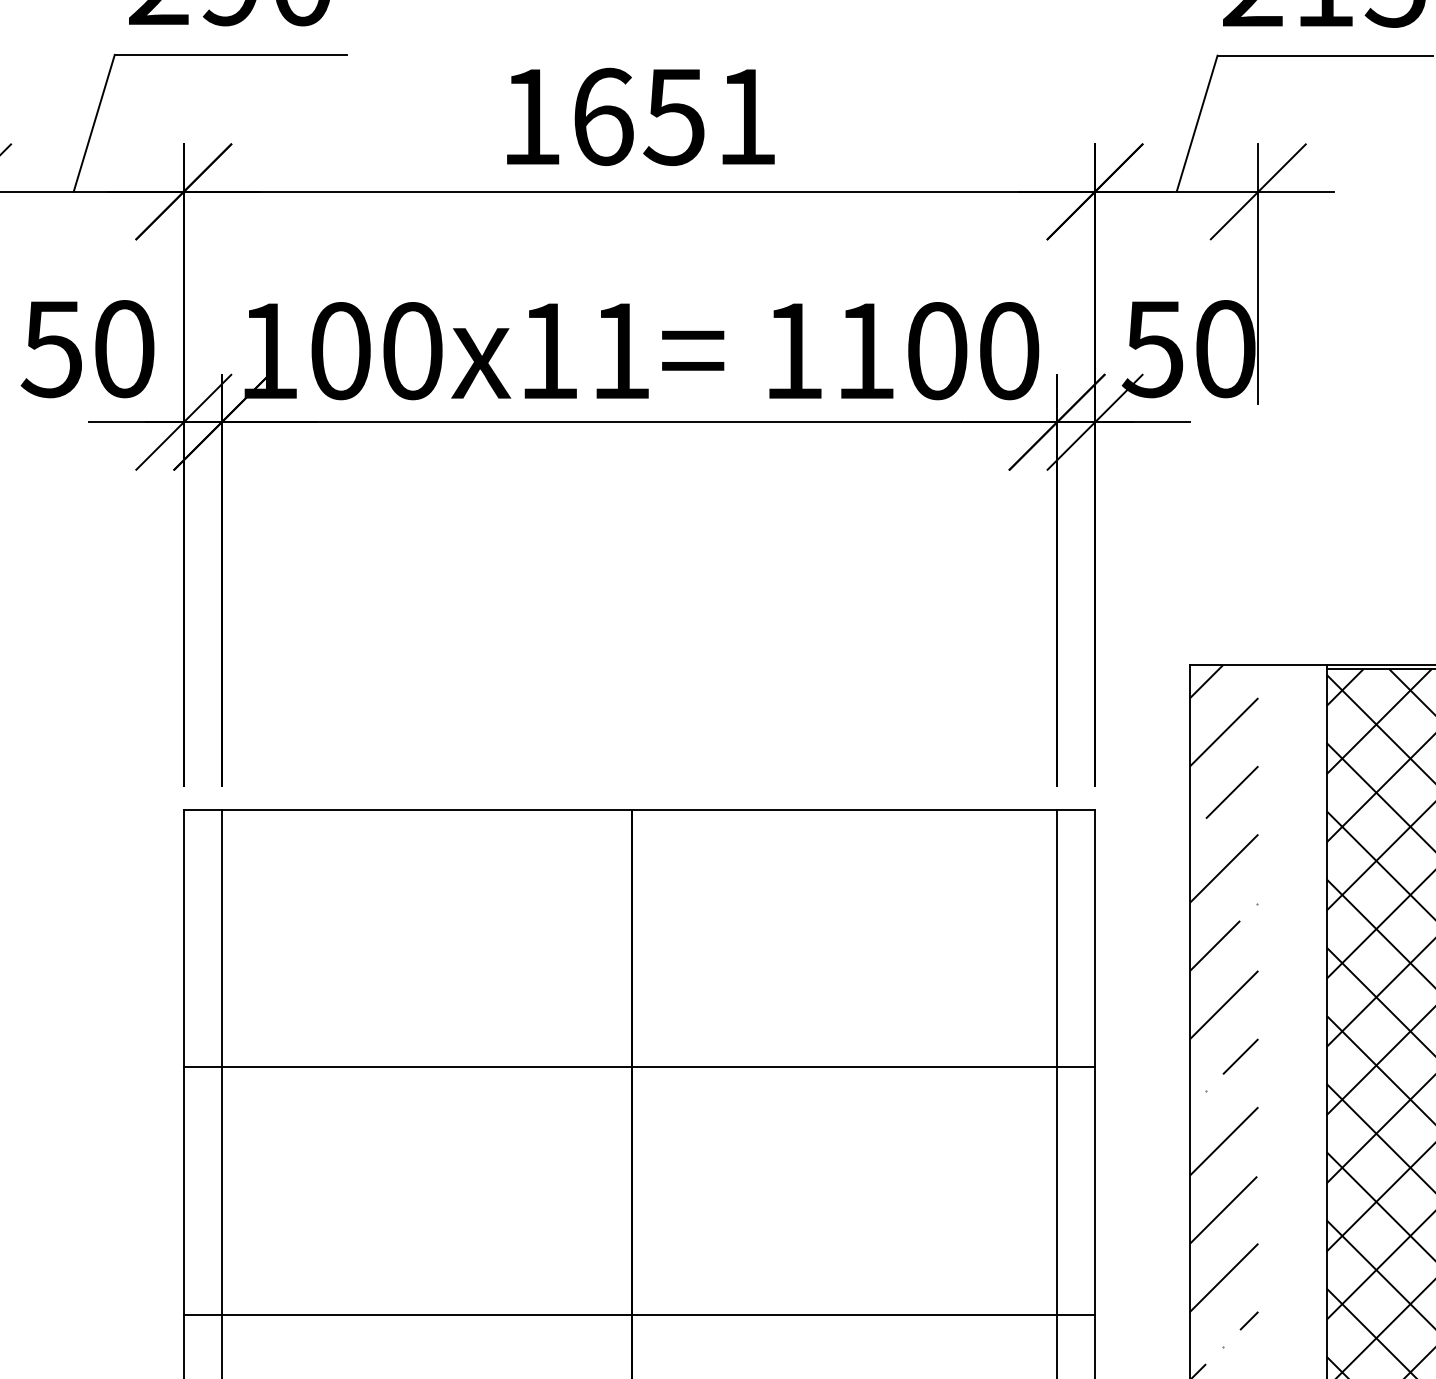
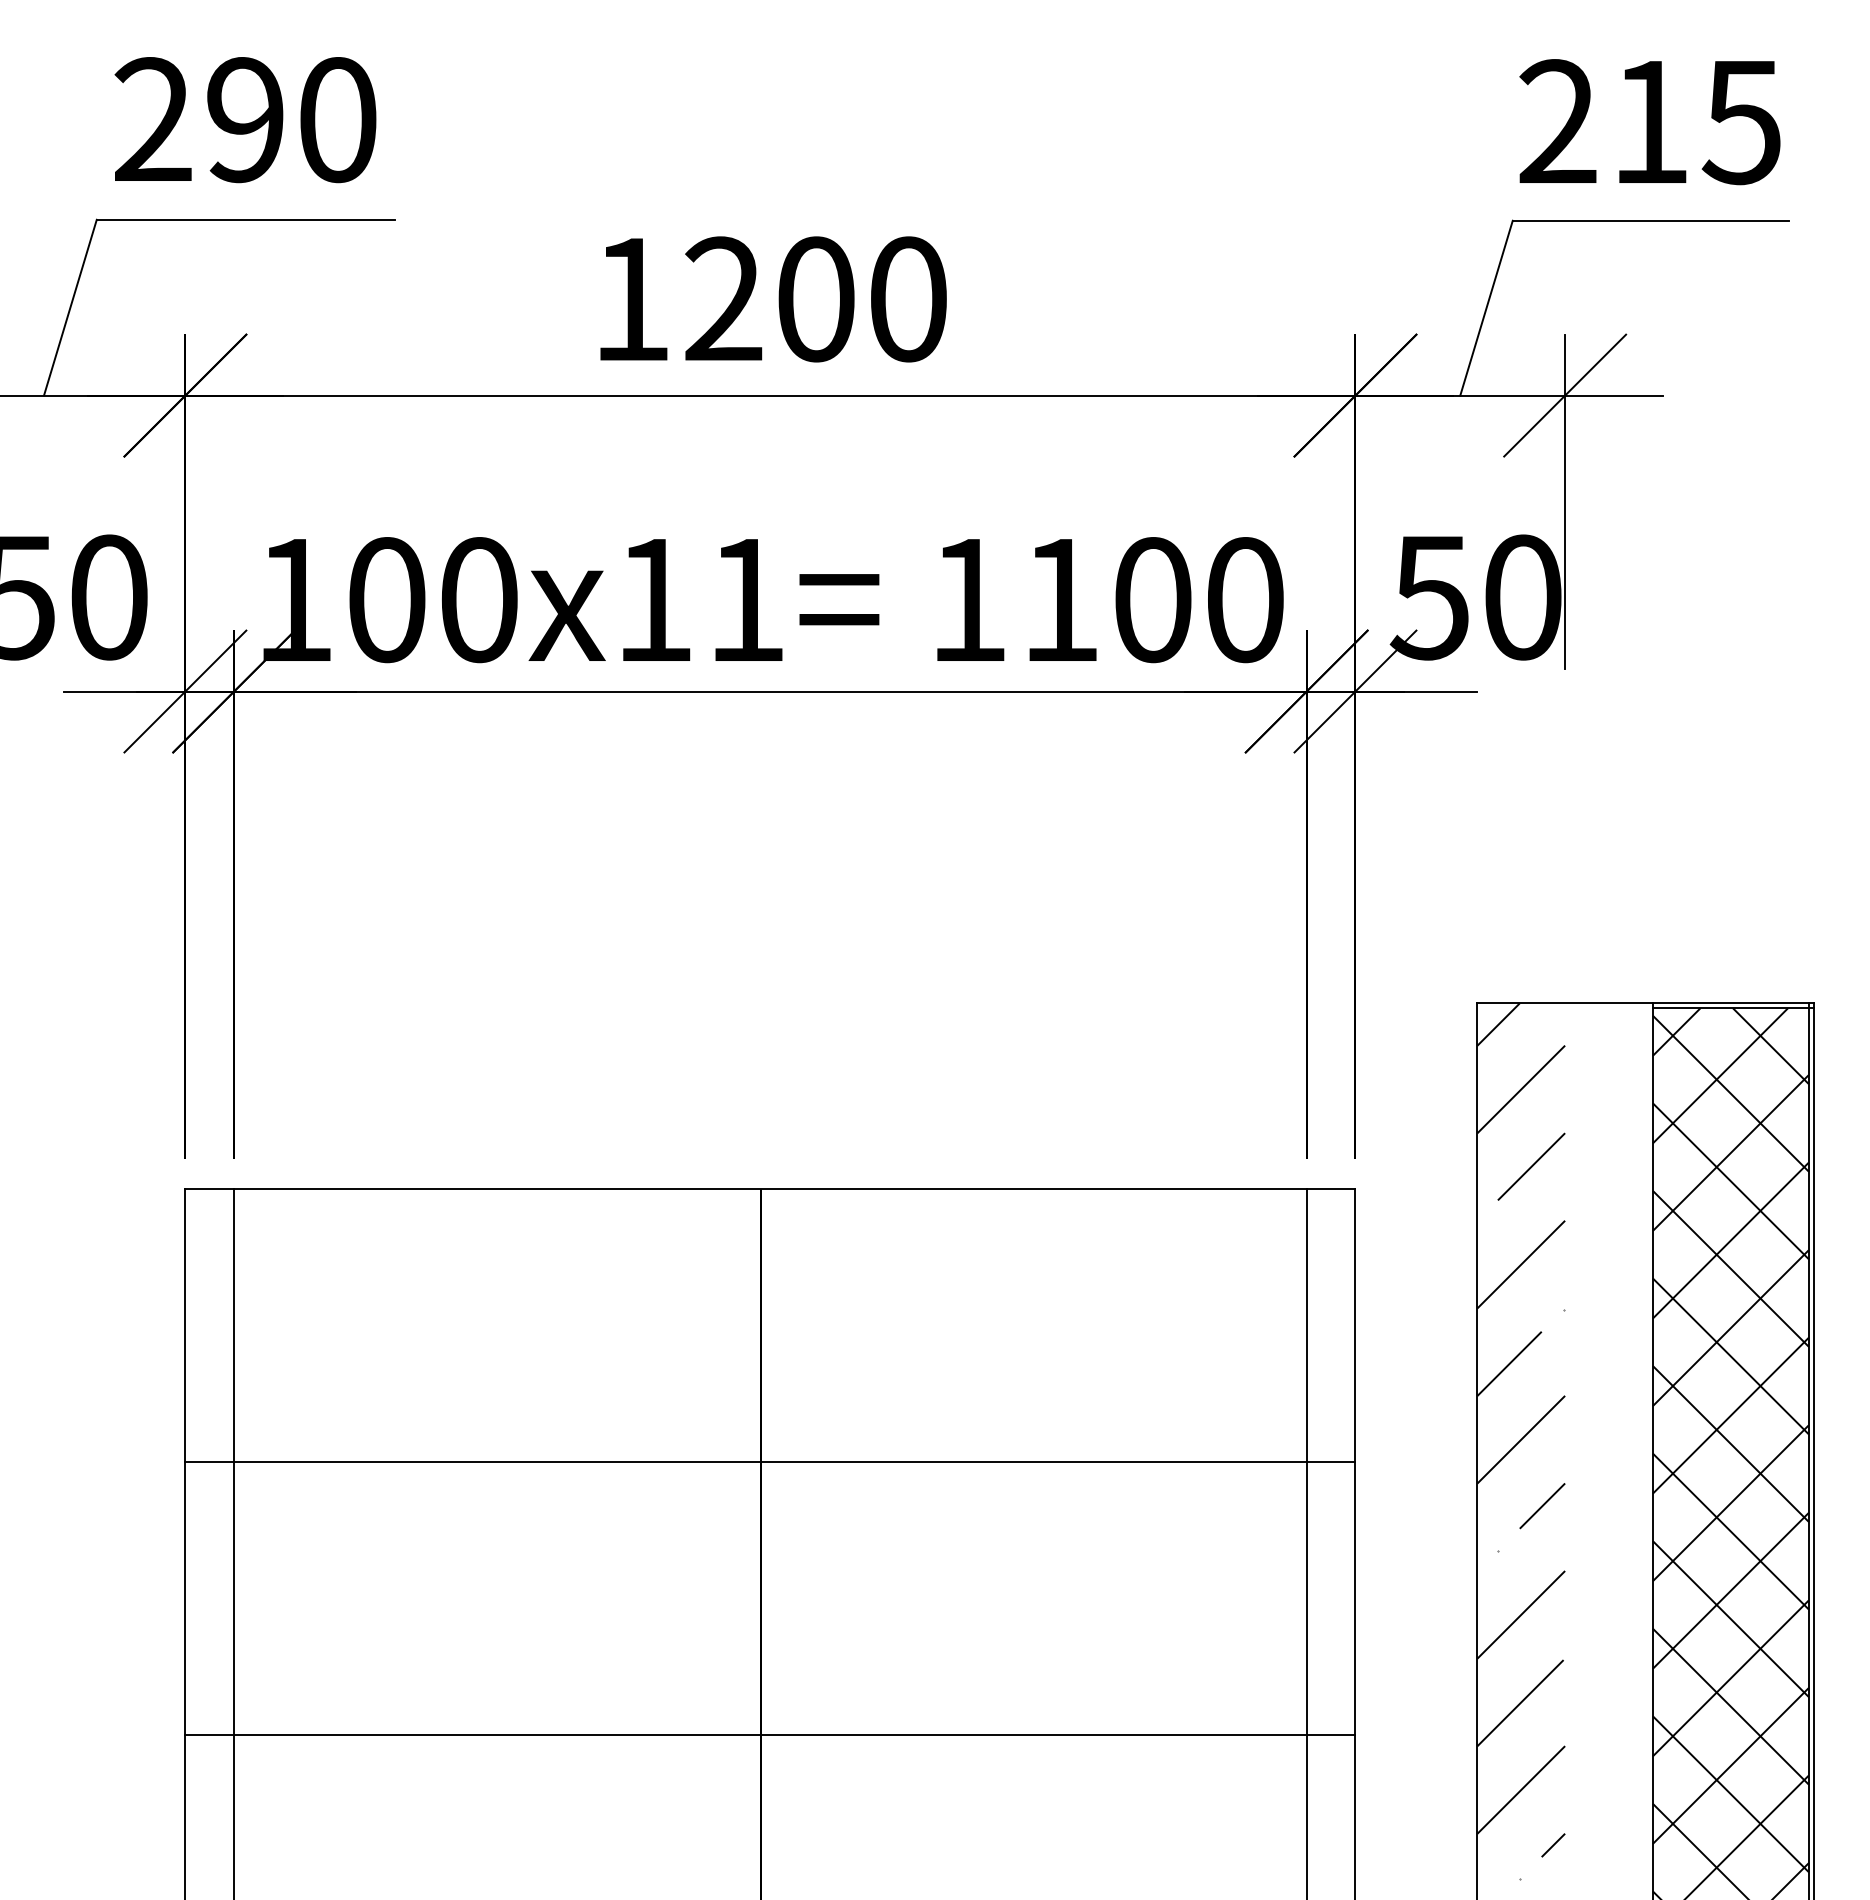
text: (674, 117) -> (815, 299), 1651 -> 1200
line: (639, 1066) -> (770, 1461), moved
line: (639, 1314) -> (770, 1734), moved

